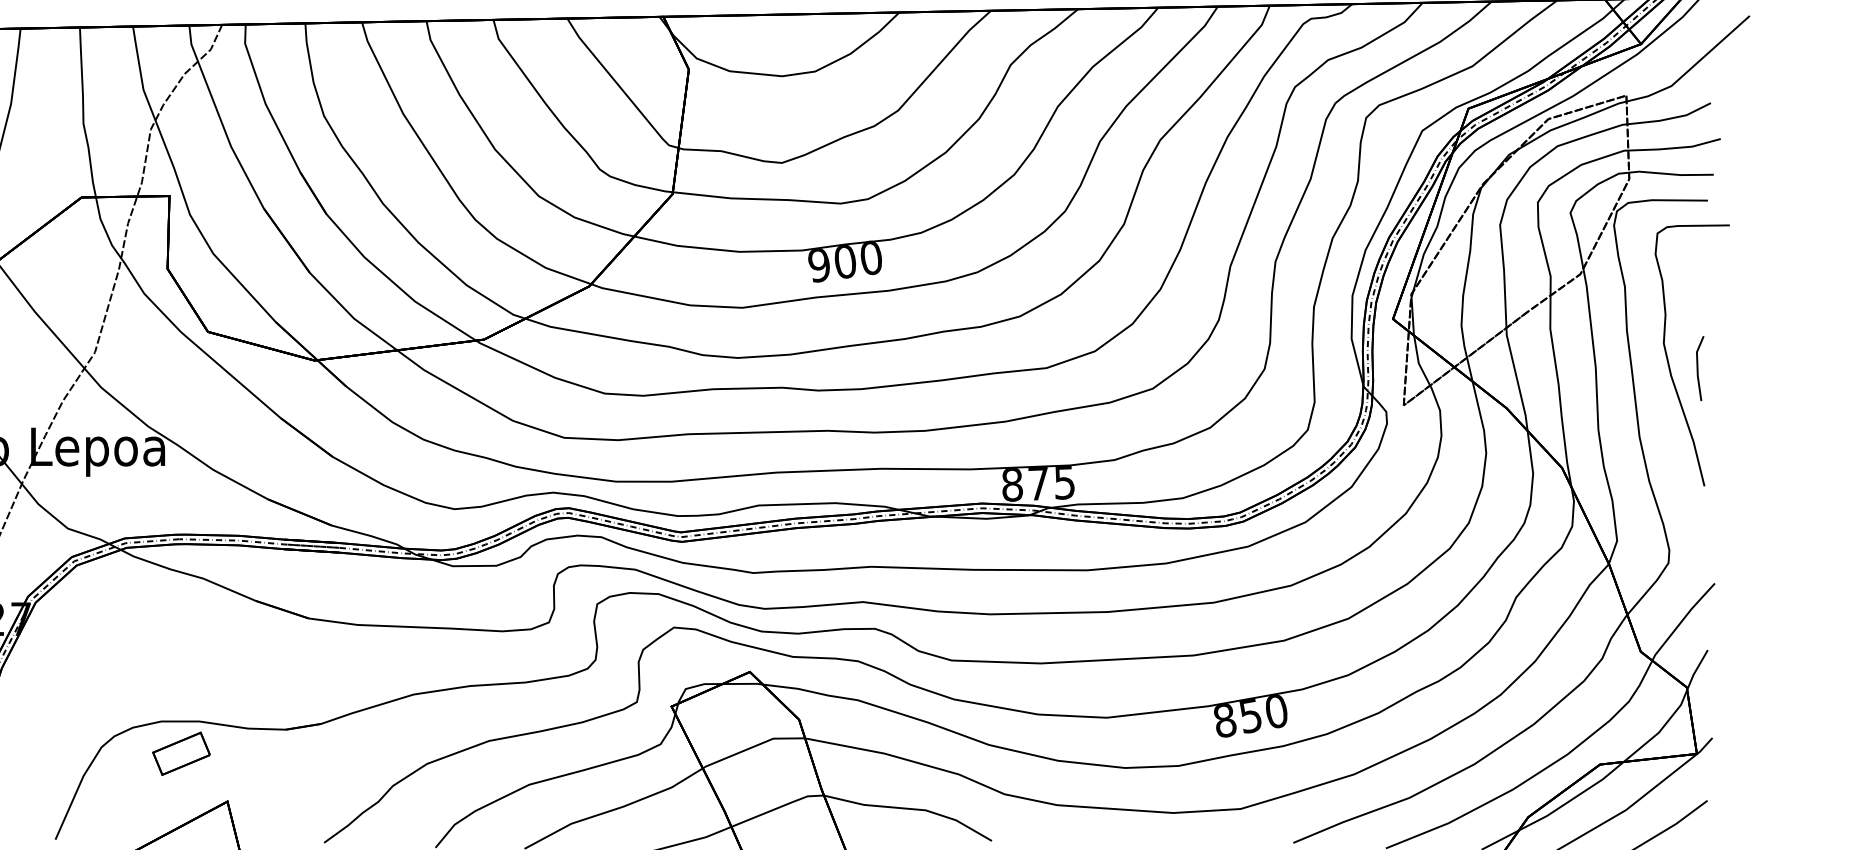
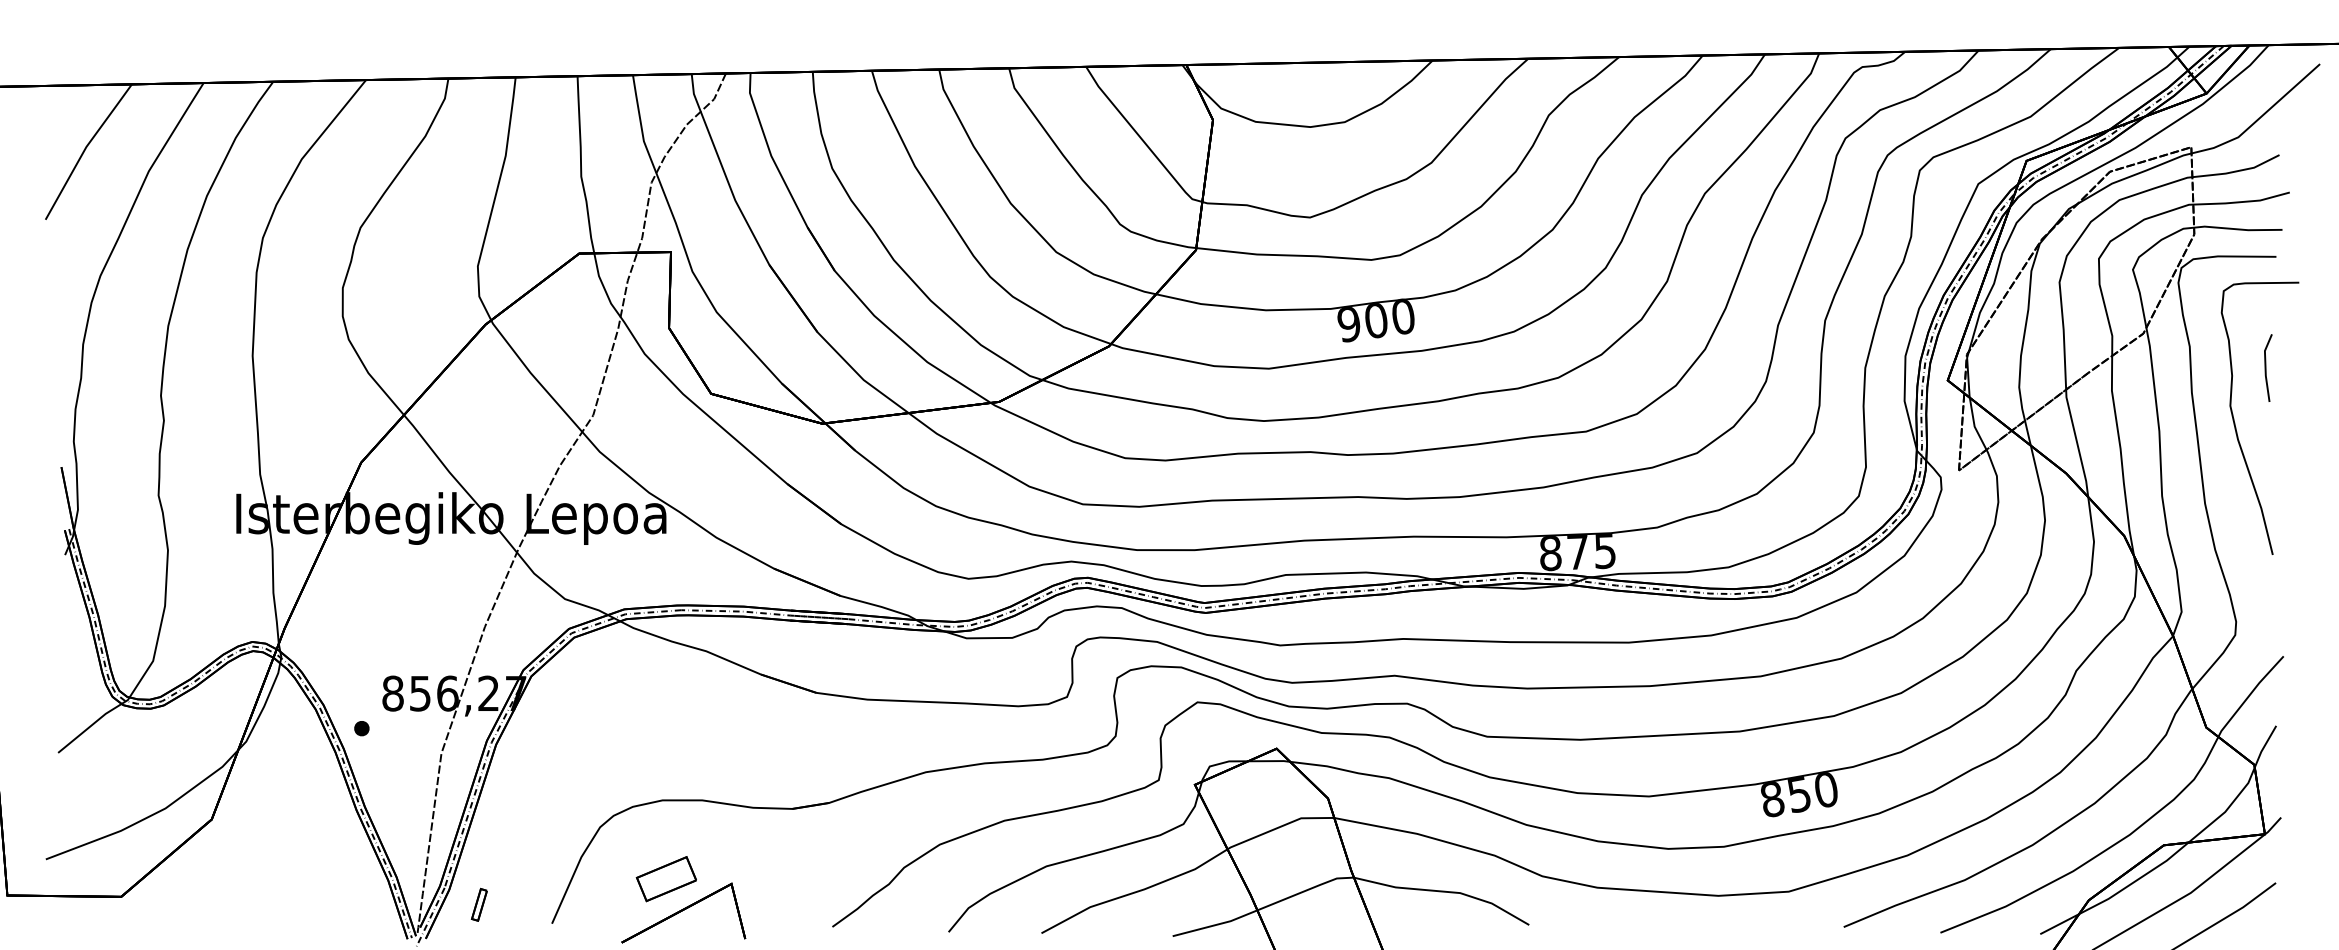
line: (1698, 368) -> (2266, 367), moved
part: (180, 754) -> (665, 879), moved

